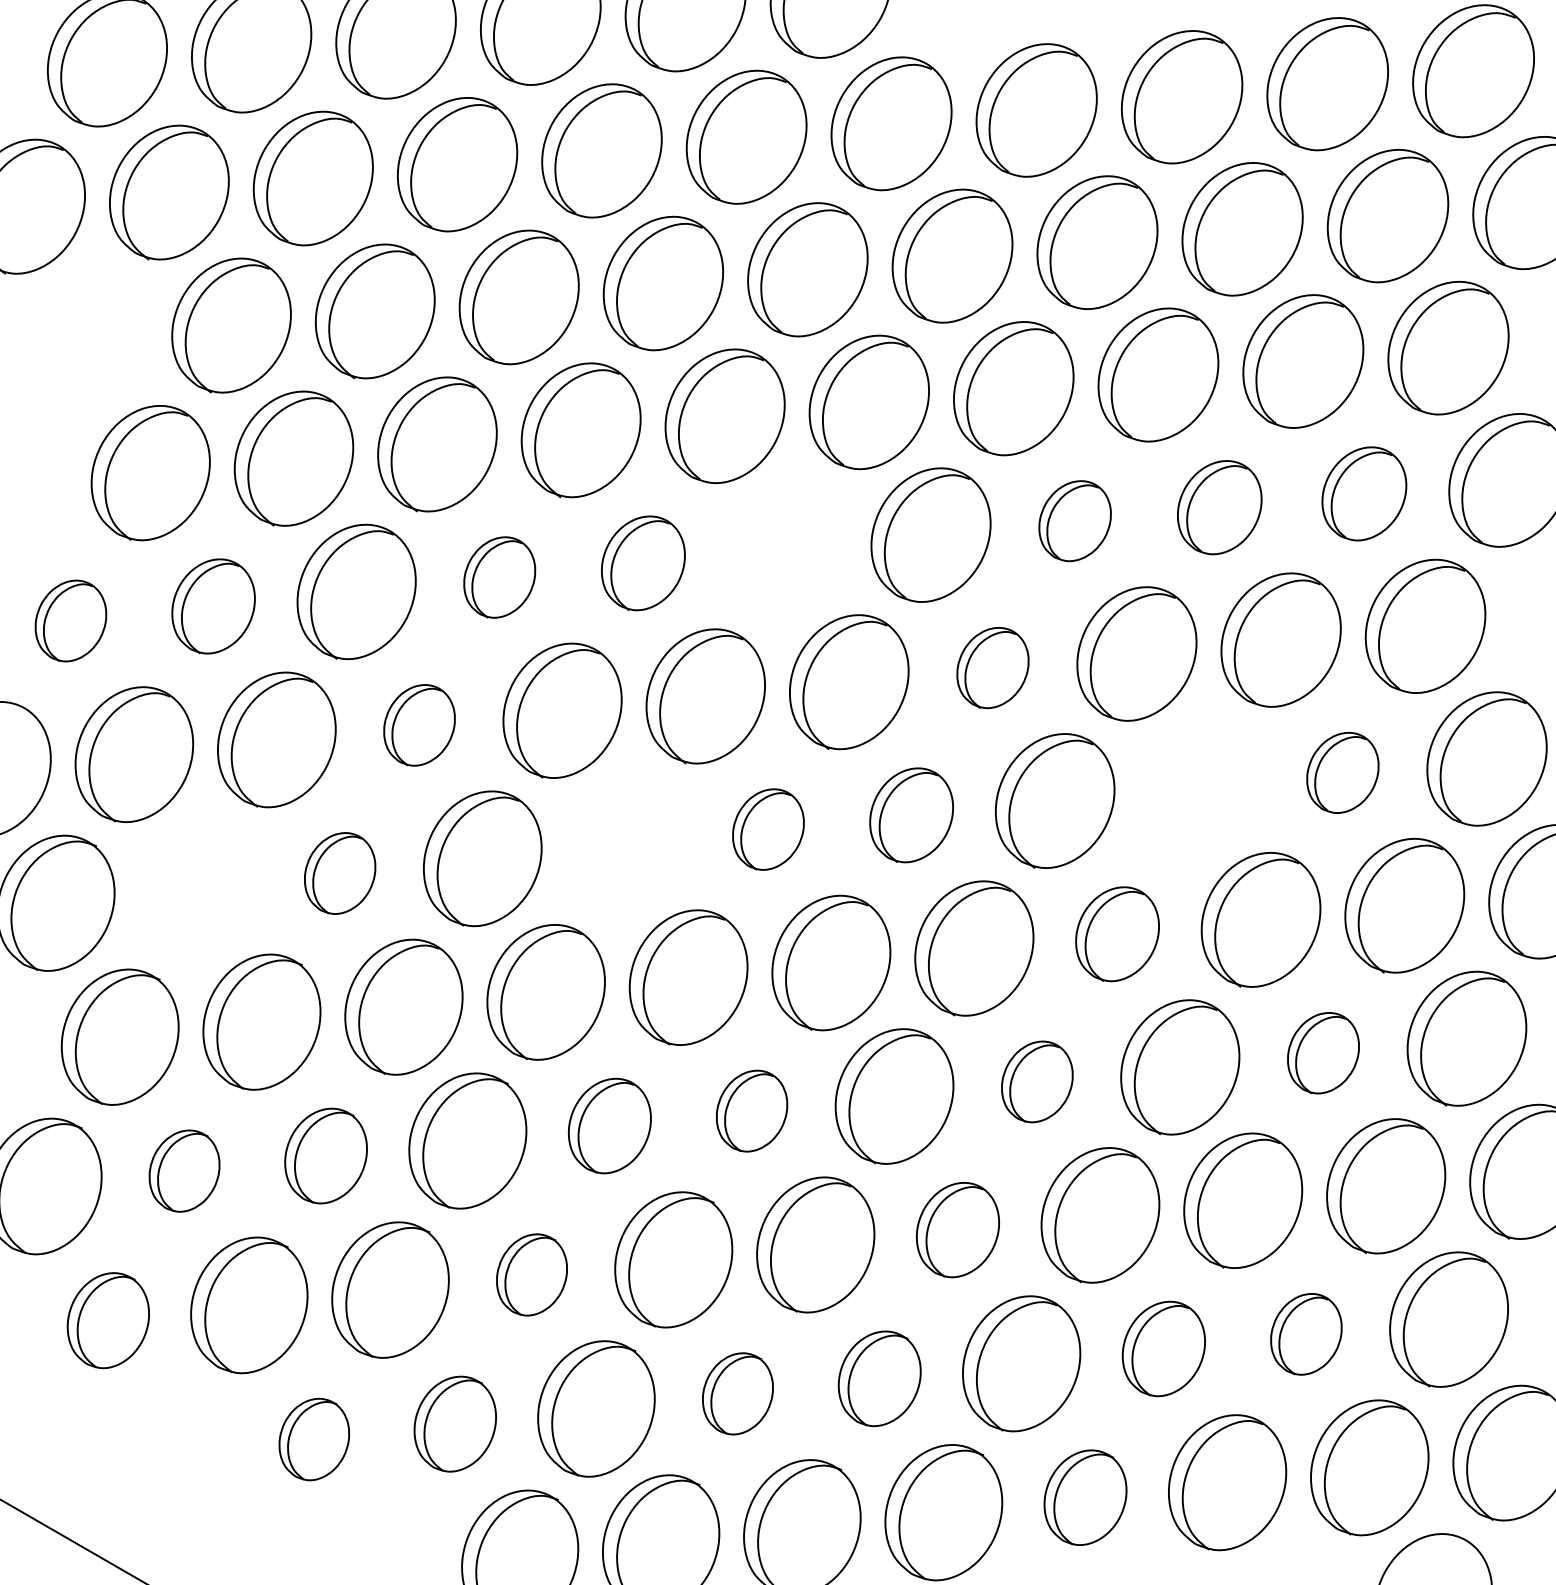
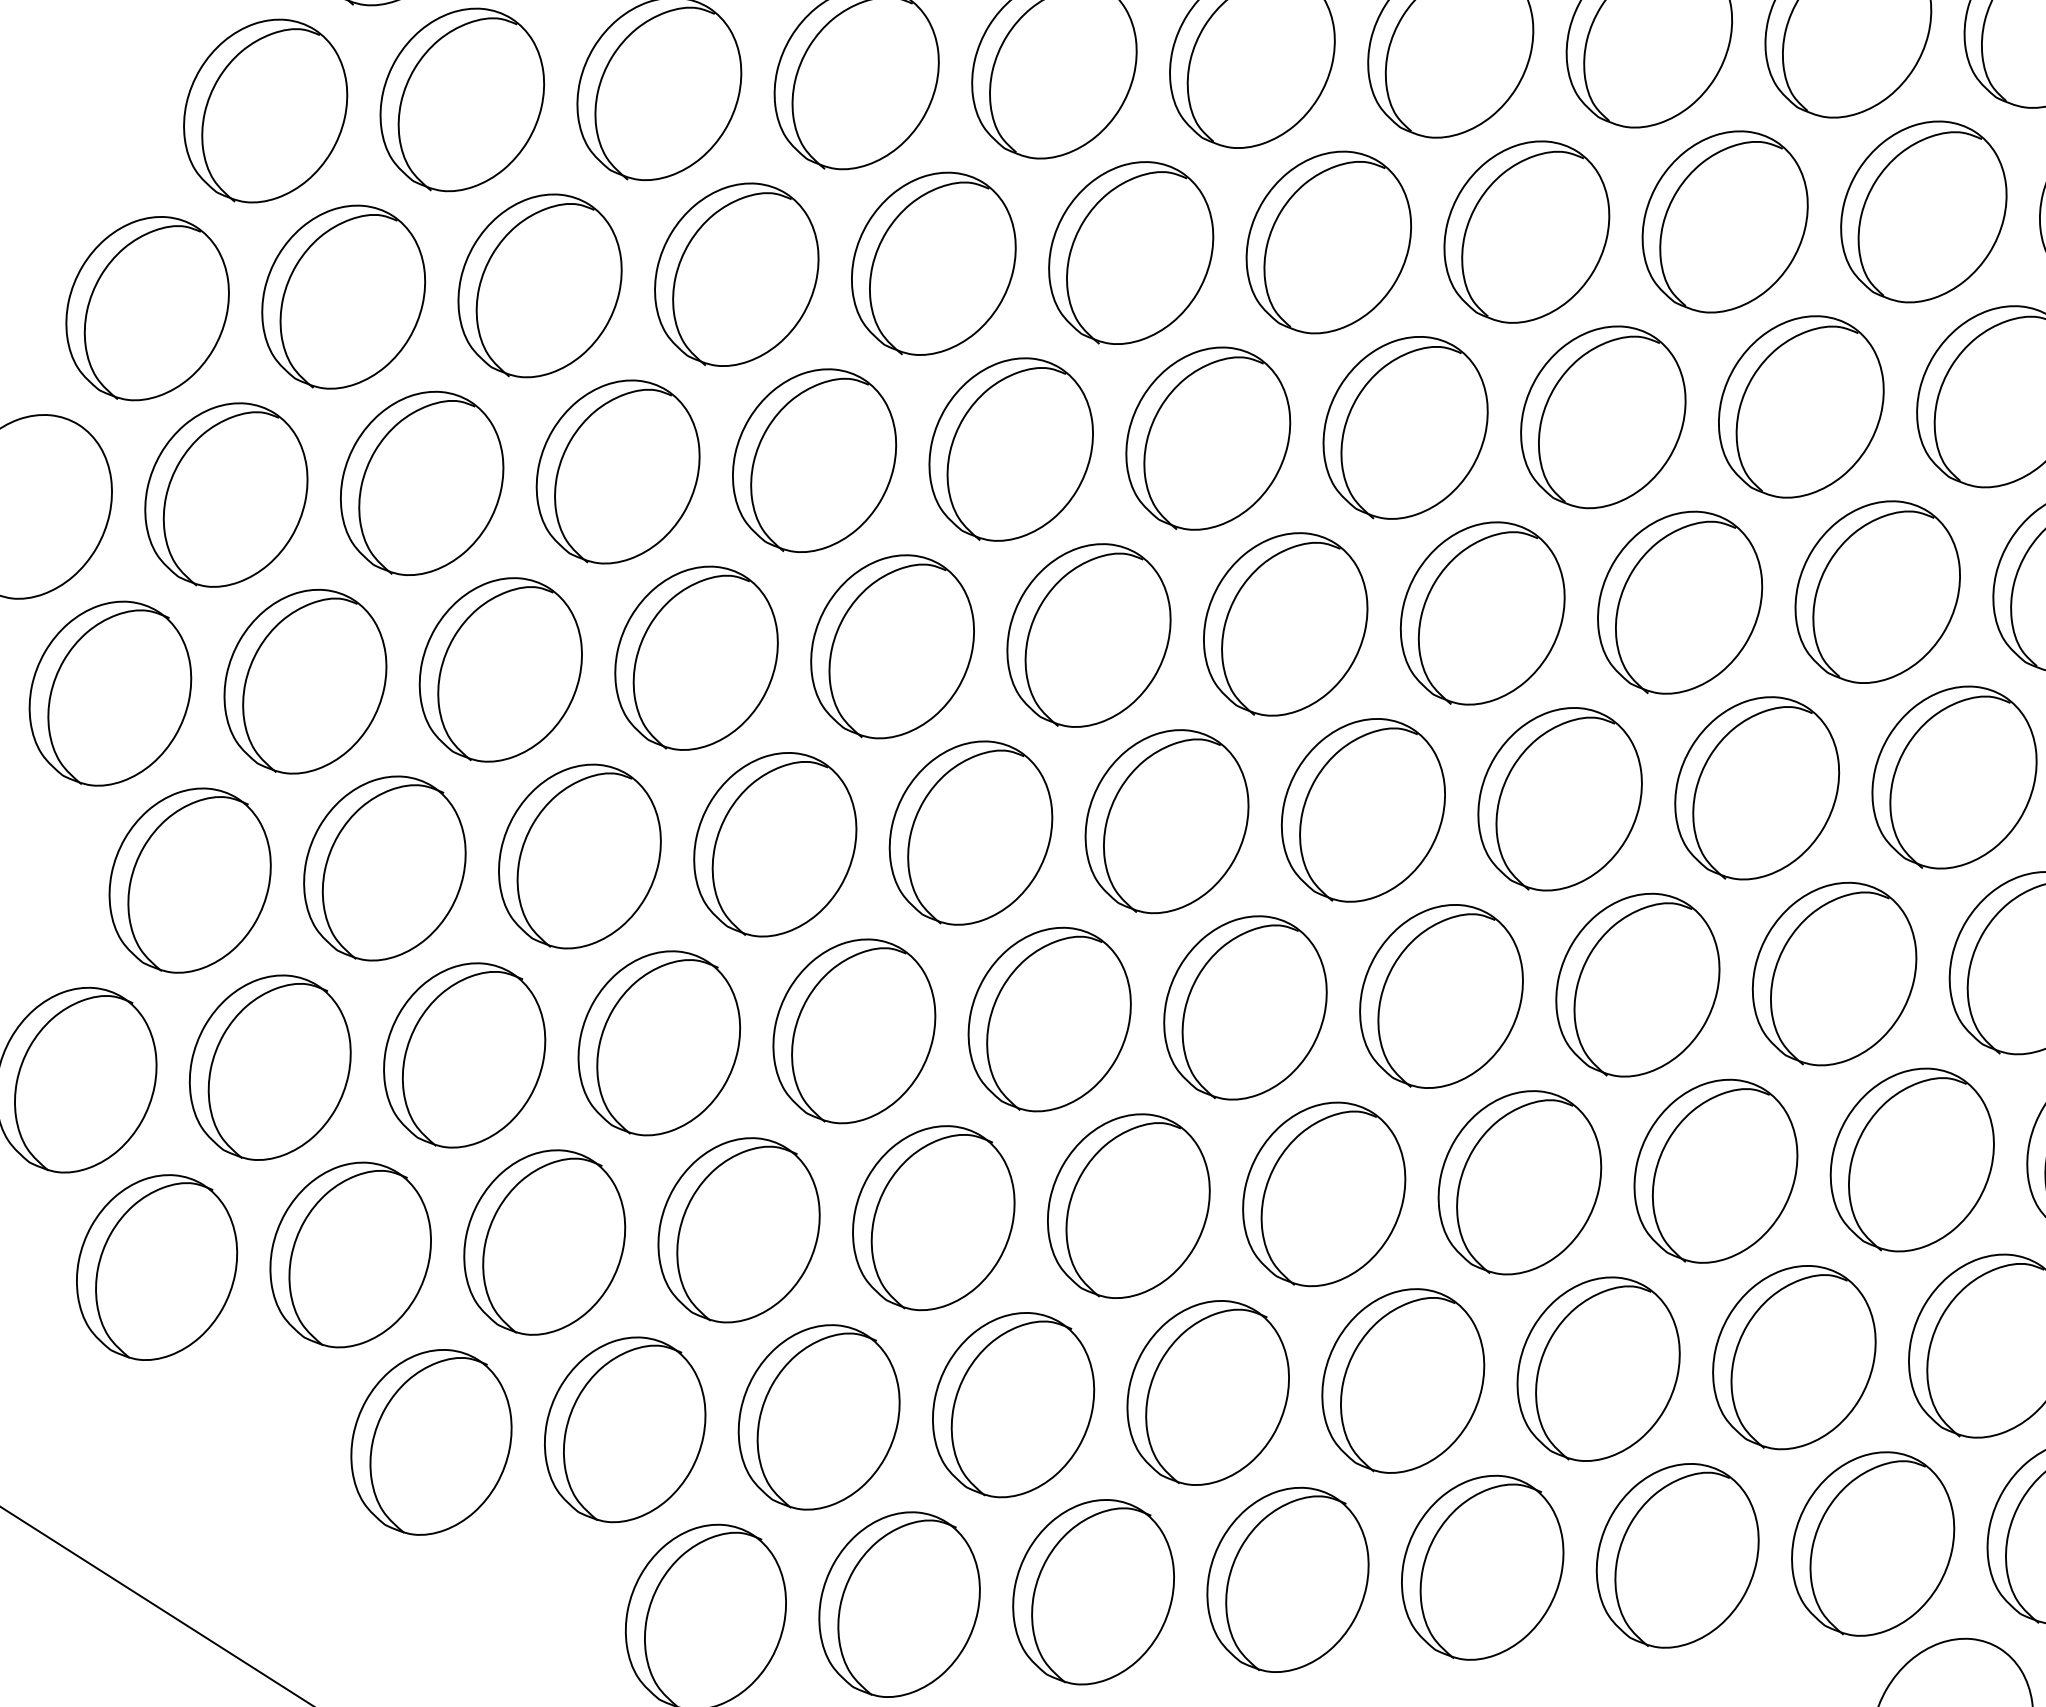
part: (1364, 493) -> (1924, 211), size x1.43
part: (1219, 507) -> (1724, 221), size x1.43
part: (1074, 520) -> (1525, 231), size x1.67
part: (786, 548) -> (1130, 252), added
part: (643, 563) -> (933, 264), size x1.43
part: (499, 577) -> (736, 274), size x1.67
part: (213, 606) -> (343, 297), size x1.43
part: (70, 620) -> (147, 307), size x1.67
part: (992, 667) -> (1404, 427), size x1.67
part: (419, 725) -> (618, 472), size x1.67
part: (1342, 772) -> (1877, 591), size x1.67
part: (1198, 786) -> (1679, 602), added
part: (911, 815) -> (1285, 624), size x1.43
part: (768, 829) -> (1089, 635), size x1.67
part: (625, 844) -> (892, 647), added
part: (339, 873) -> (499, 669), size x1.67
part: (197, 887) -> (304, 680), added
part: (1117, 934) -> (1559, 799), size x1.43
part: (1323, 1053) -> (1834, 974), size x1.67
part: (1037, 1081) -> (1441, 995), size x1.67
part: (751, 1110) -> (1049, 1018), size x1.67
part: (609, 1125) -> (853, 1030), size x1.43
part: (325, 1155) -> (463, 1054), size x1.43
part: (184, 1170) -> (270, 1066), size x1.67
part: (957, 1229) -> (1323, 1193), size x1.43
part: (531, 1274) -> (738, 1229), size x1.67
part: (108, 1320) -> (157, 1267), size x1.43
part: (1306, 1334) -> (1794, 1357), size x1.67
part: (1163, 1348) -> (1598, 1368), size x1.43
part: (879, 1378) -> (1208, 1392), size x1.43
part: (737, 1393) -> (1012, 1404), size x1.67
part: (455, 1423) -> (625, 1428), size x1.43
part: (314, 1439) -> (431, 1442), size x1.67
part: (1085, 1497) -> (1482, 1567), size x1.43

